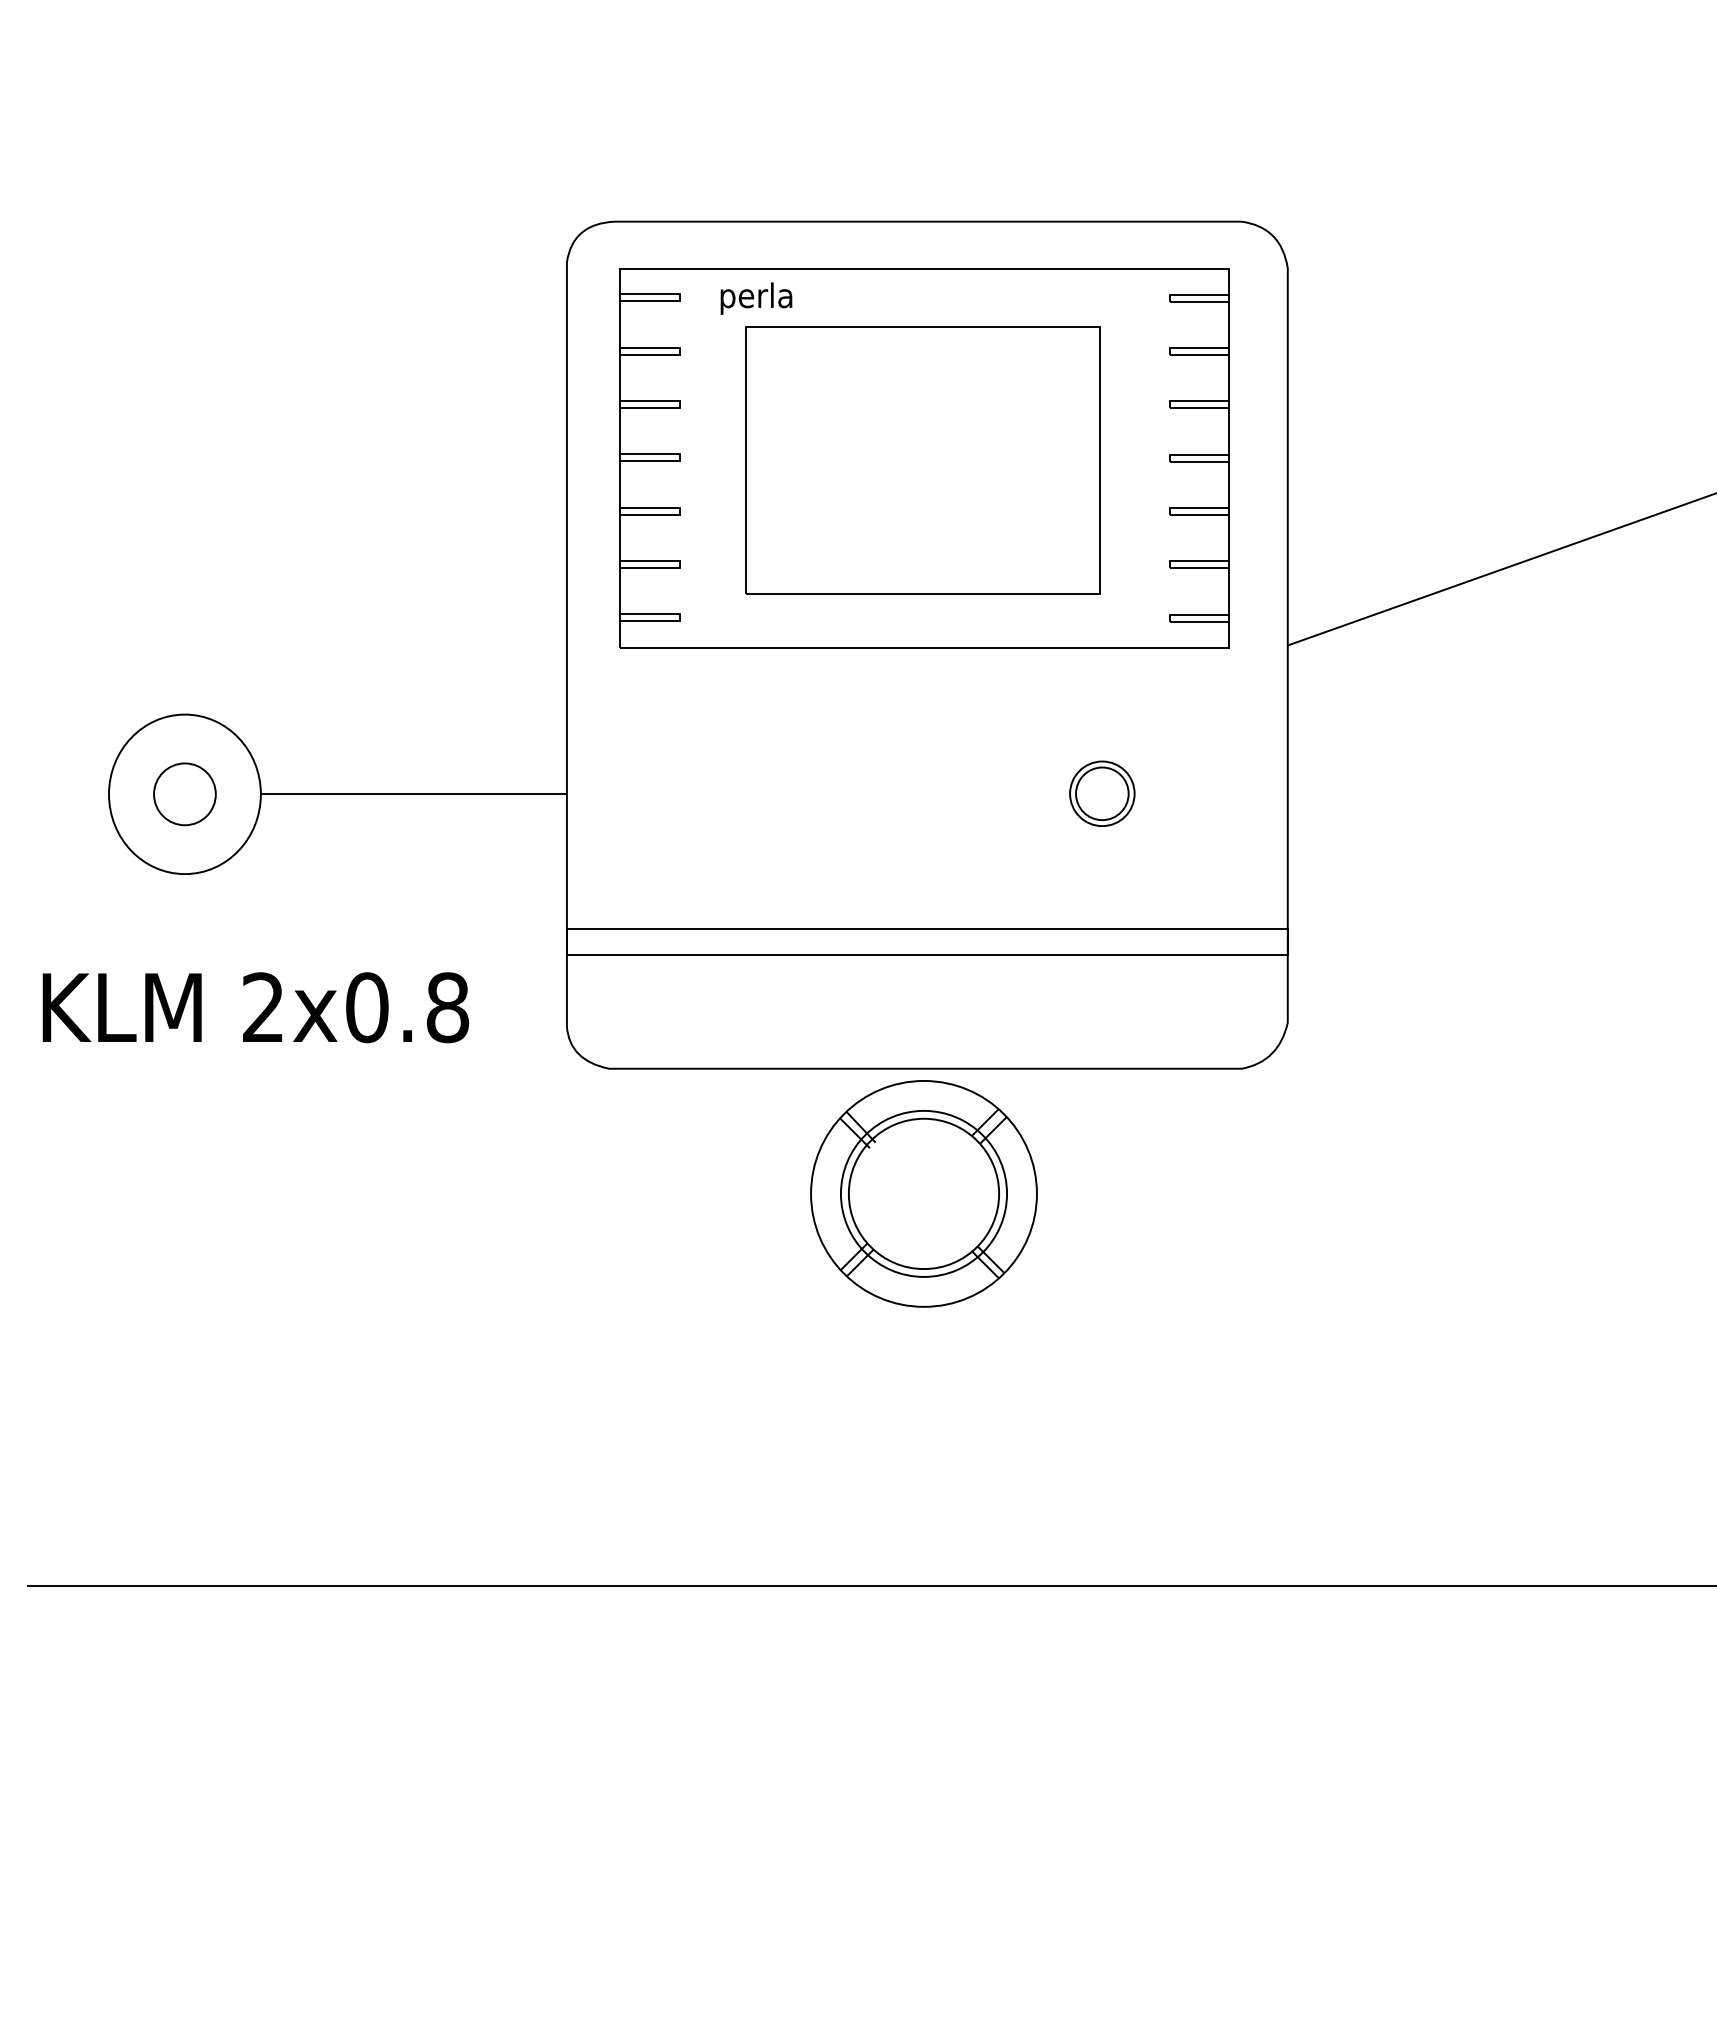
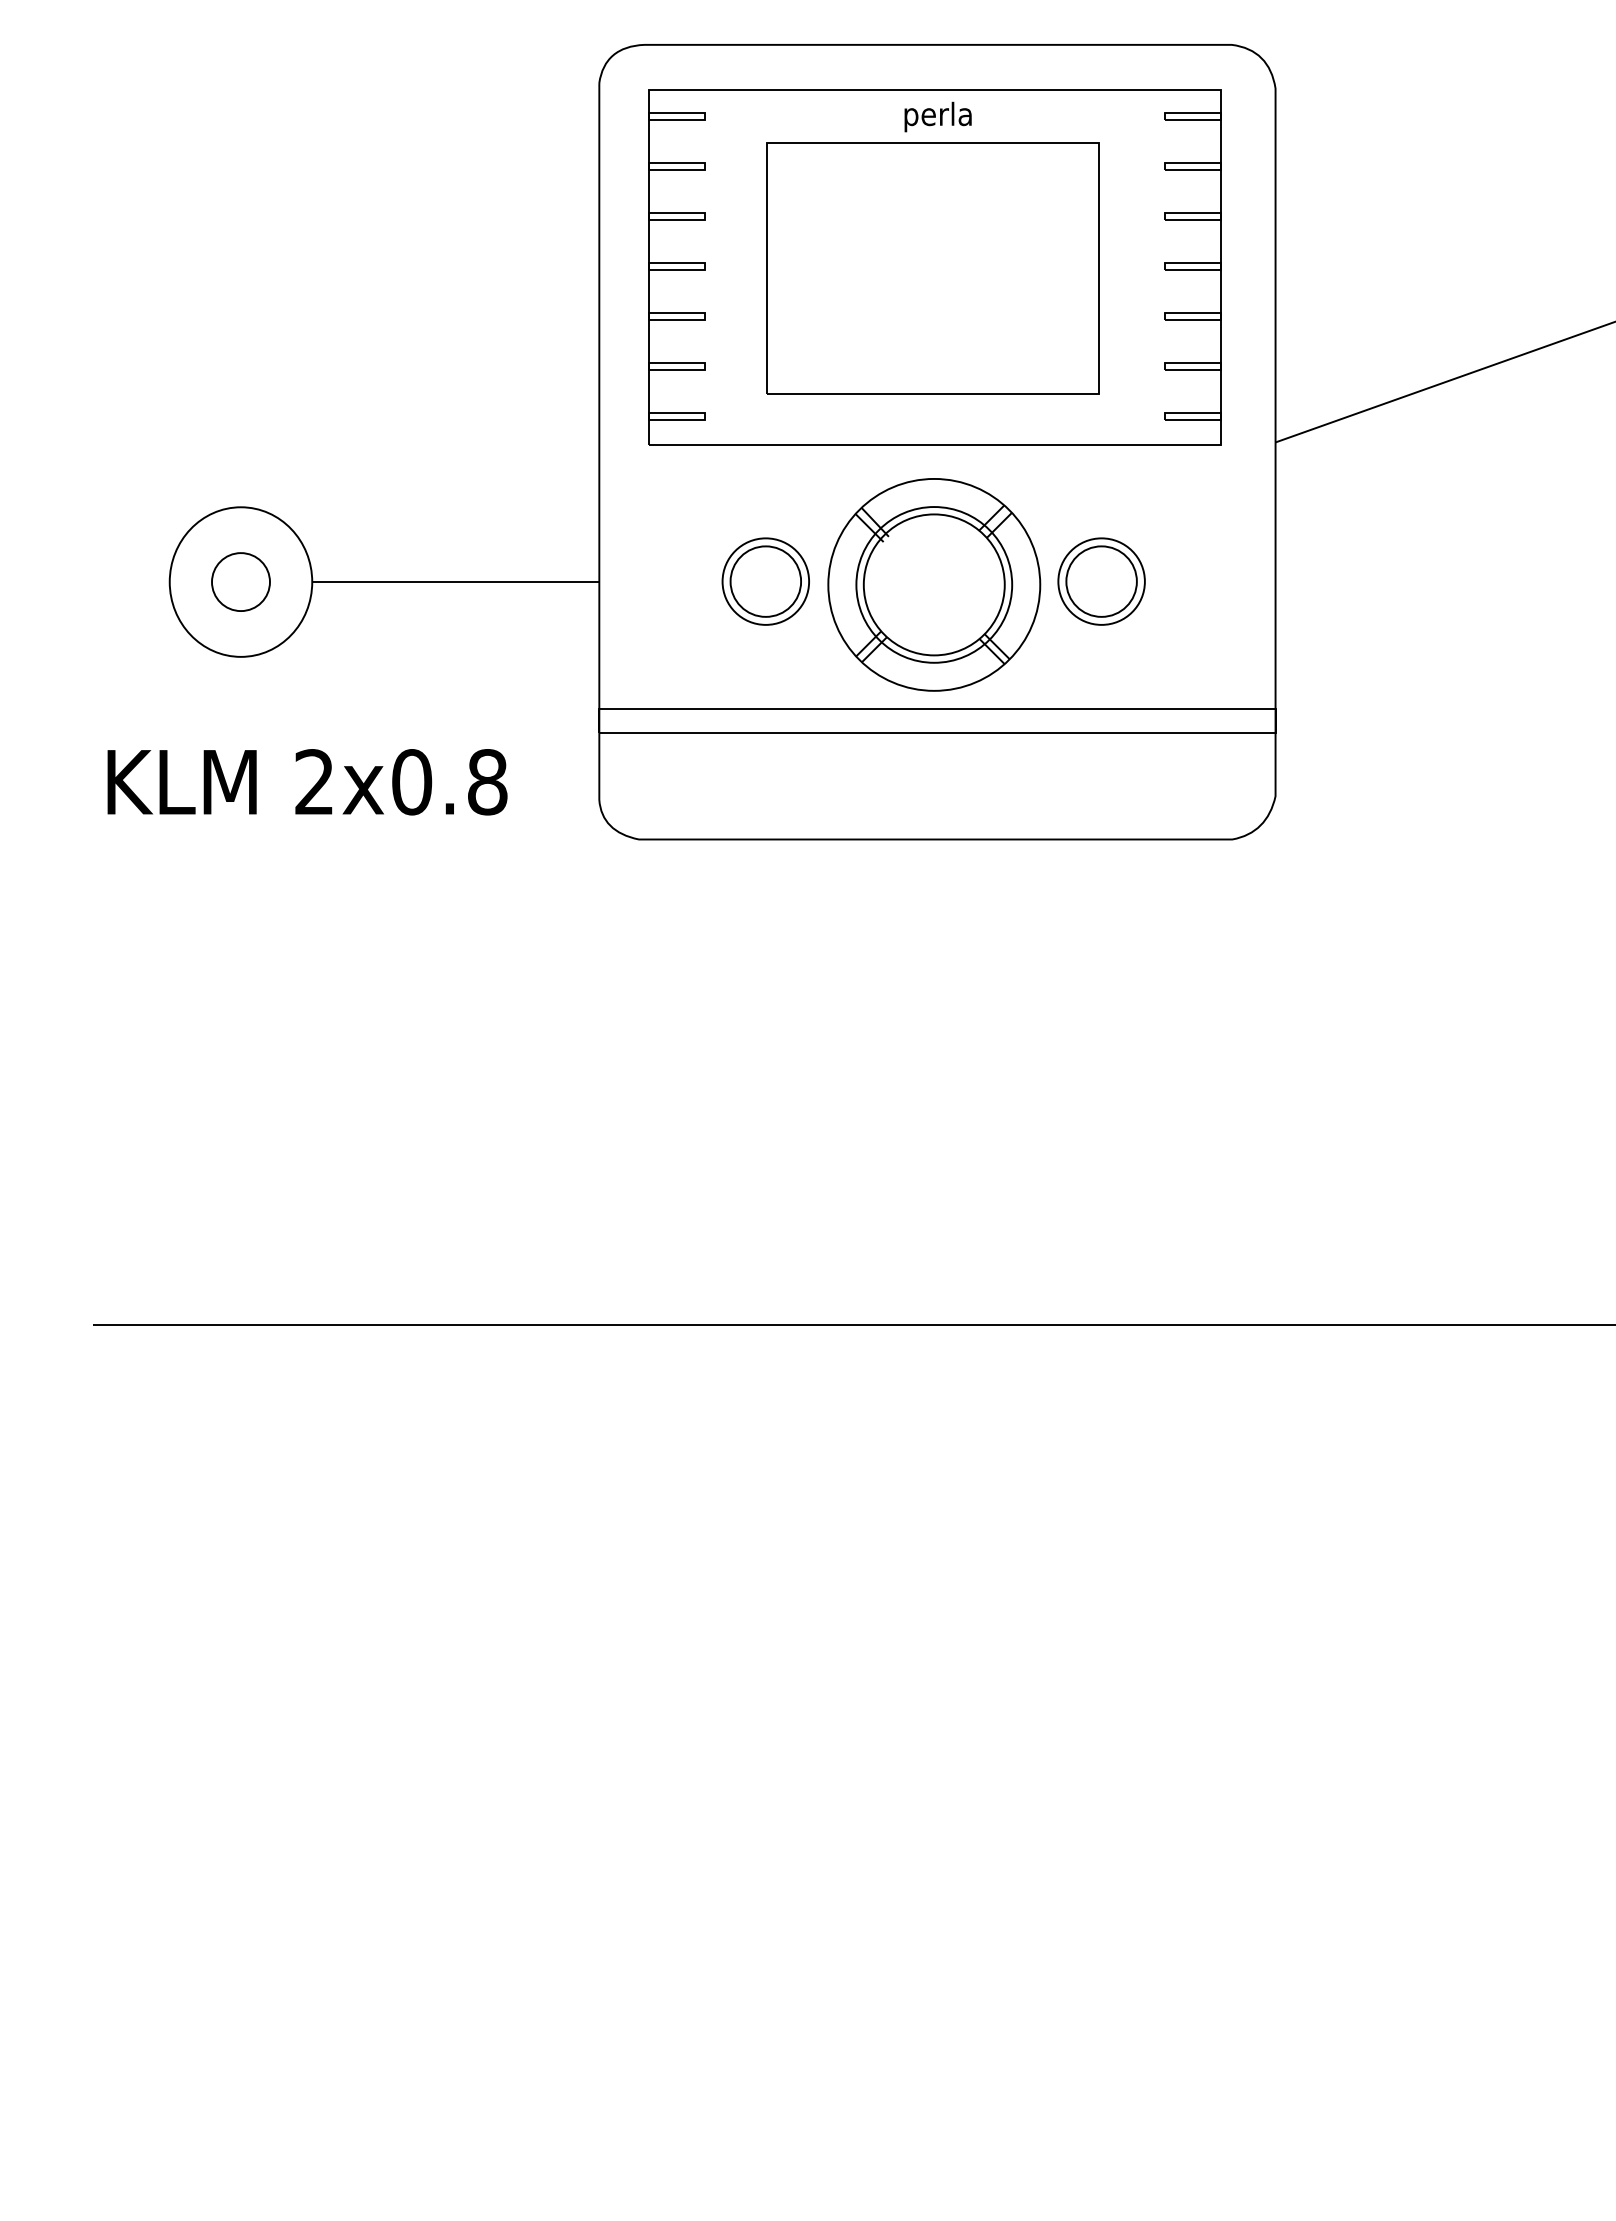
text: (755, 298) -> (937, 116), moved
part: (744, 793) -> (765, 581), added
part: (1102, 793) -> (1101, 581), size x1.43
part: (924, 1193) -> (934, 584), moved

